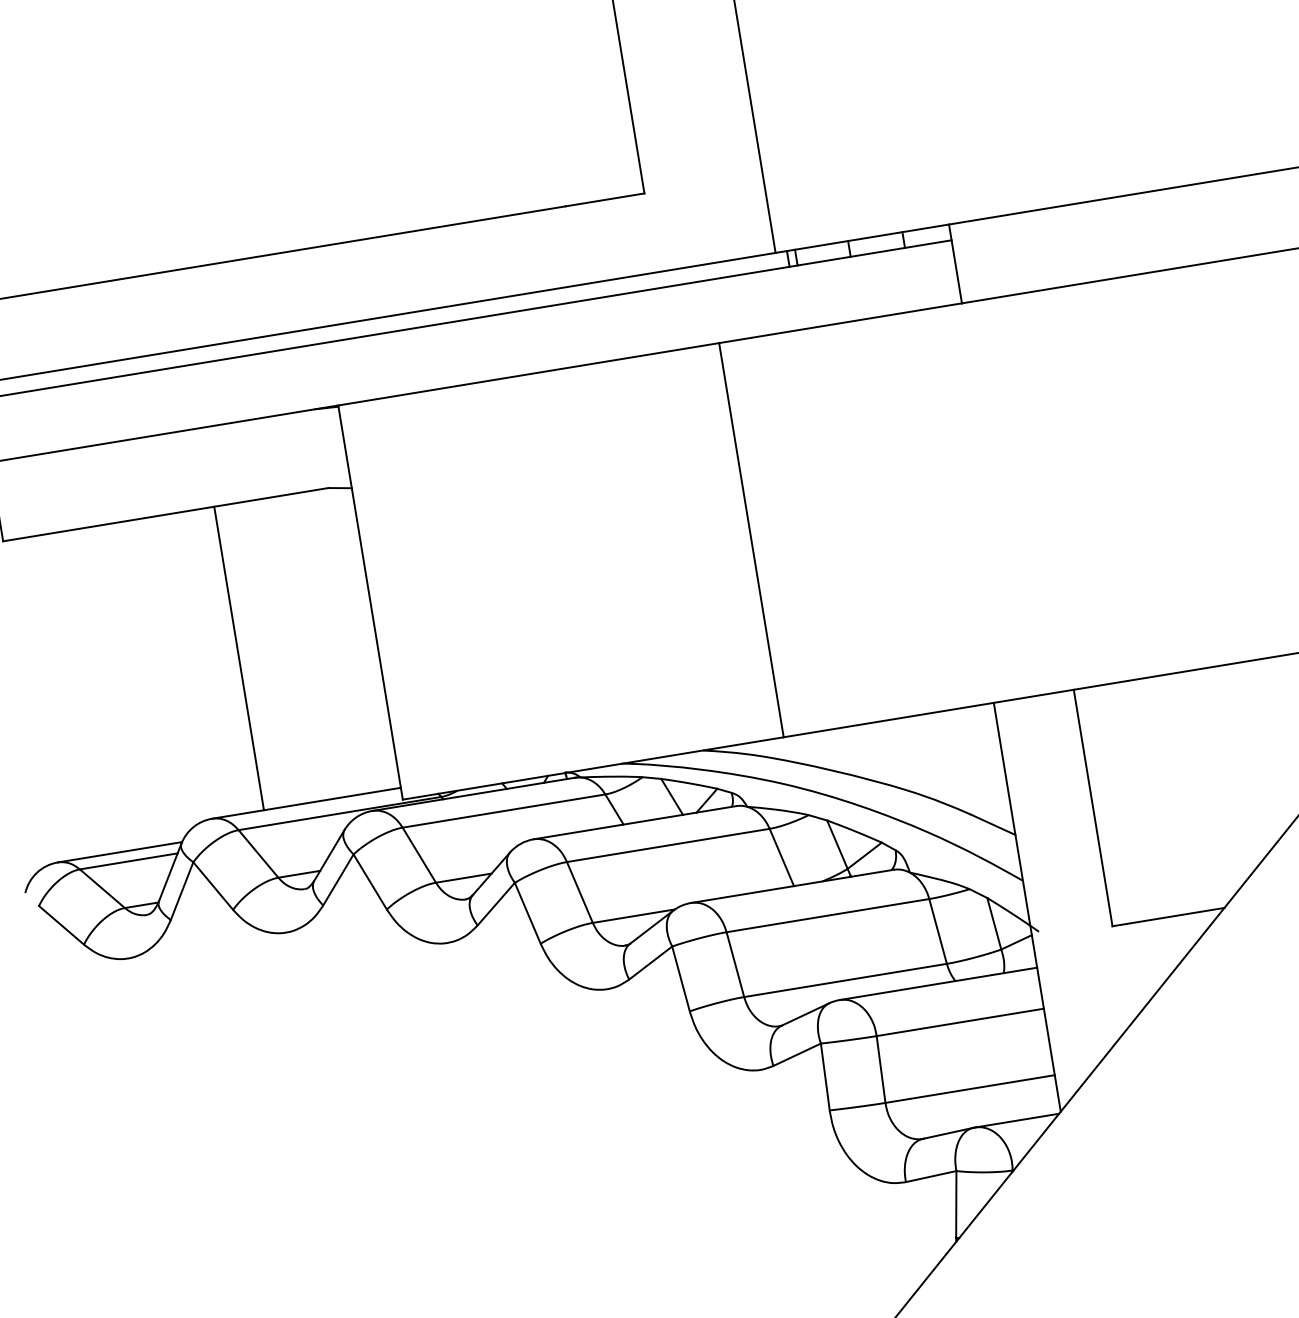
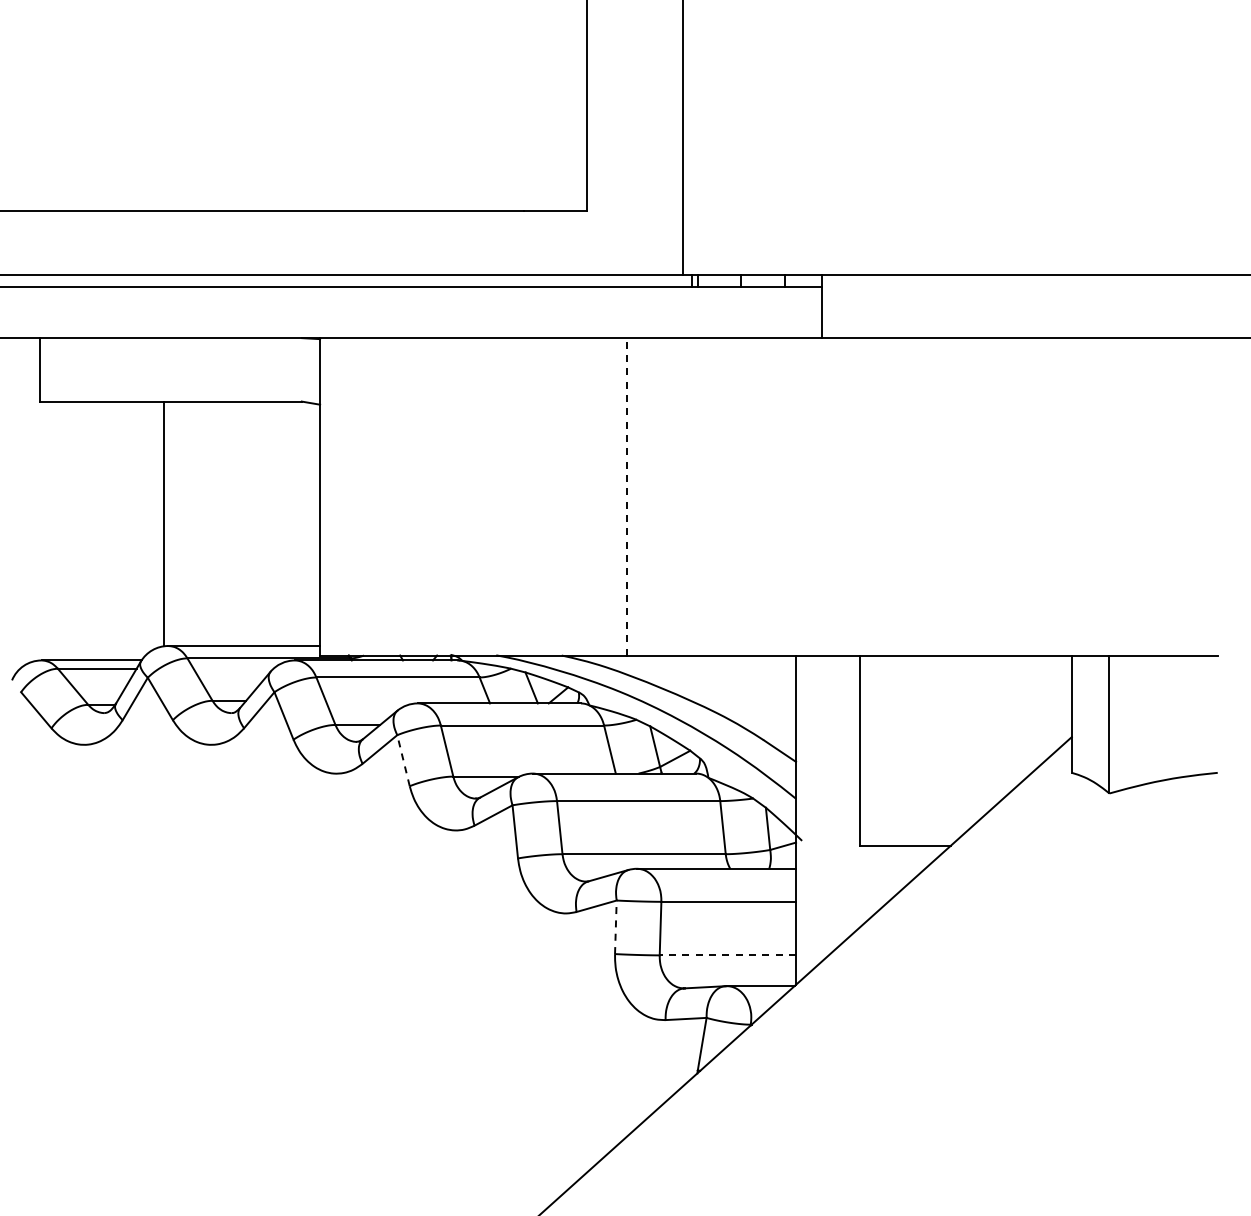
line: (750, 539) -> (626, 496), solid -> dashed
line: (238, 658) -> (163, 523), moved
line: (527, 913) -> (403, 760), solid -> dashed
line: (824, 1077) -> (615, 927), solid -> dashed
line: (969, 1089) -> (727, 955), solid -> dashed

